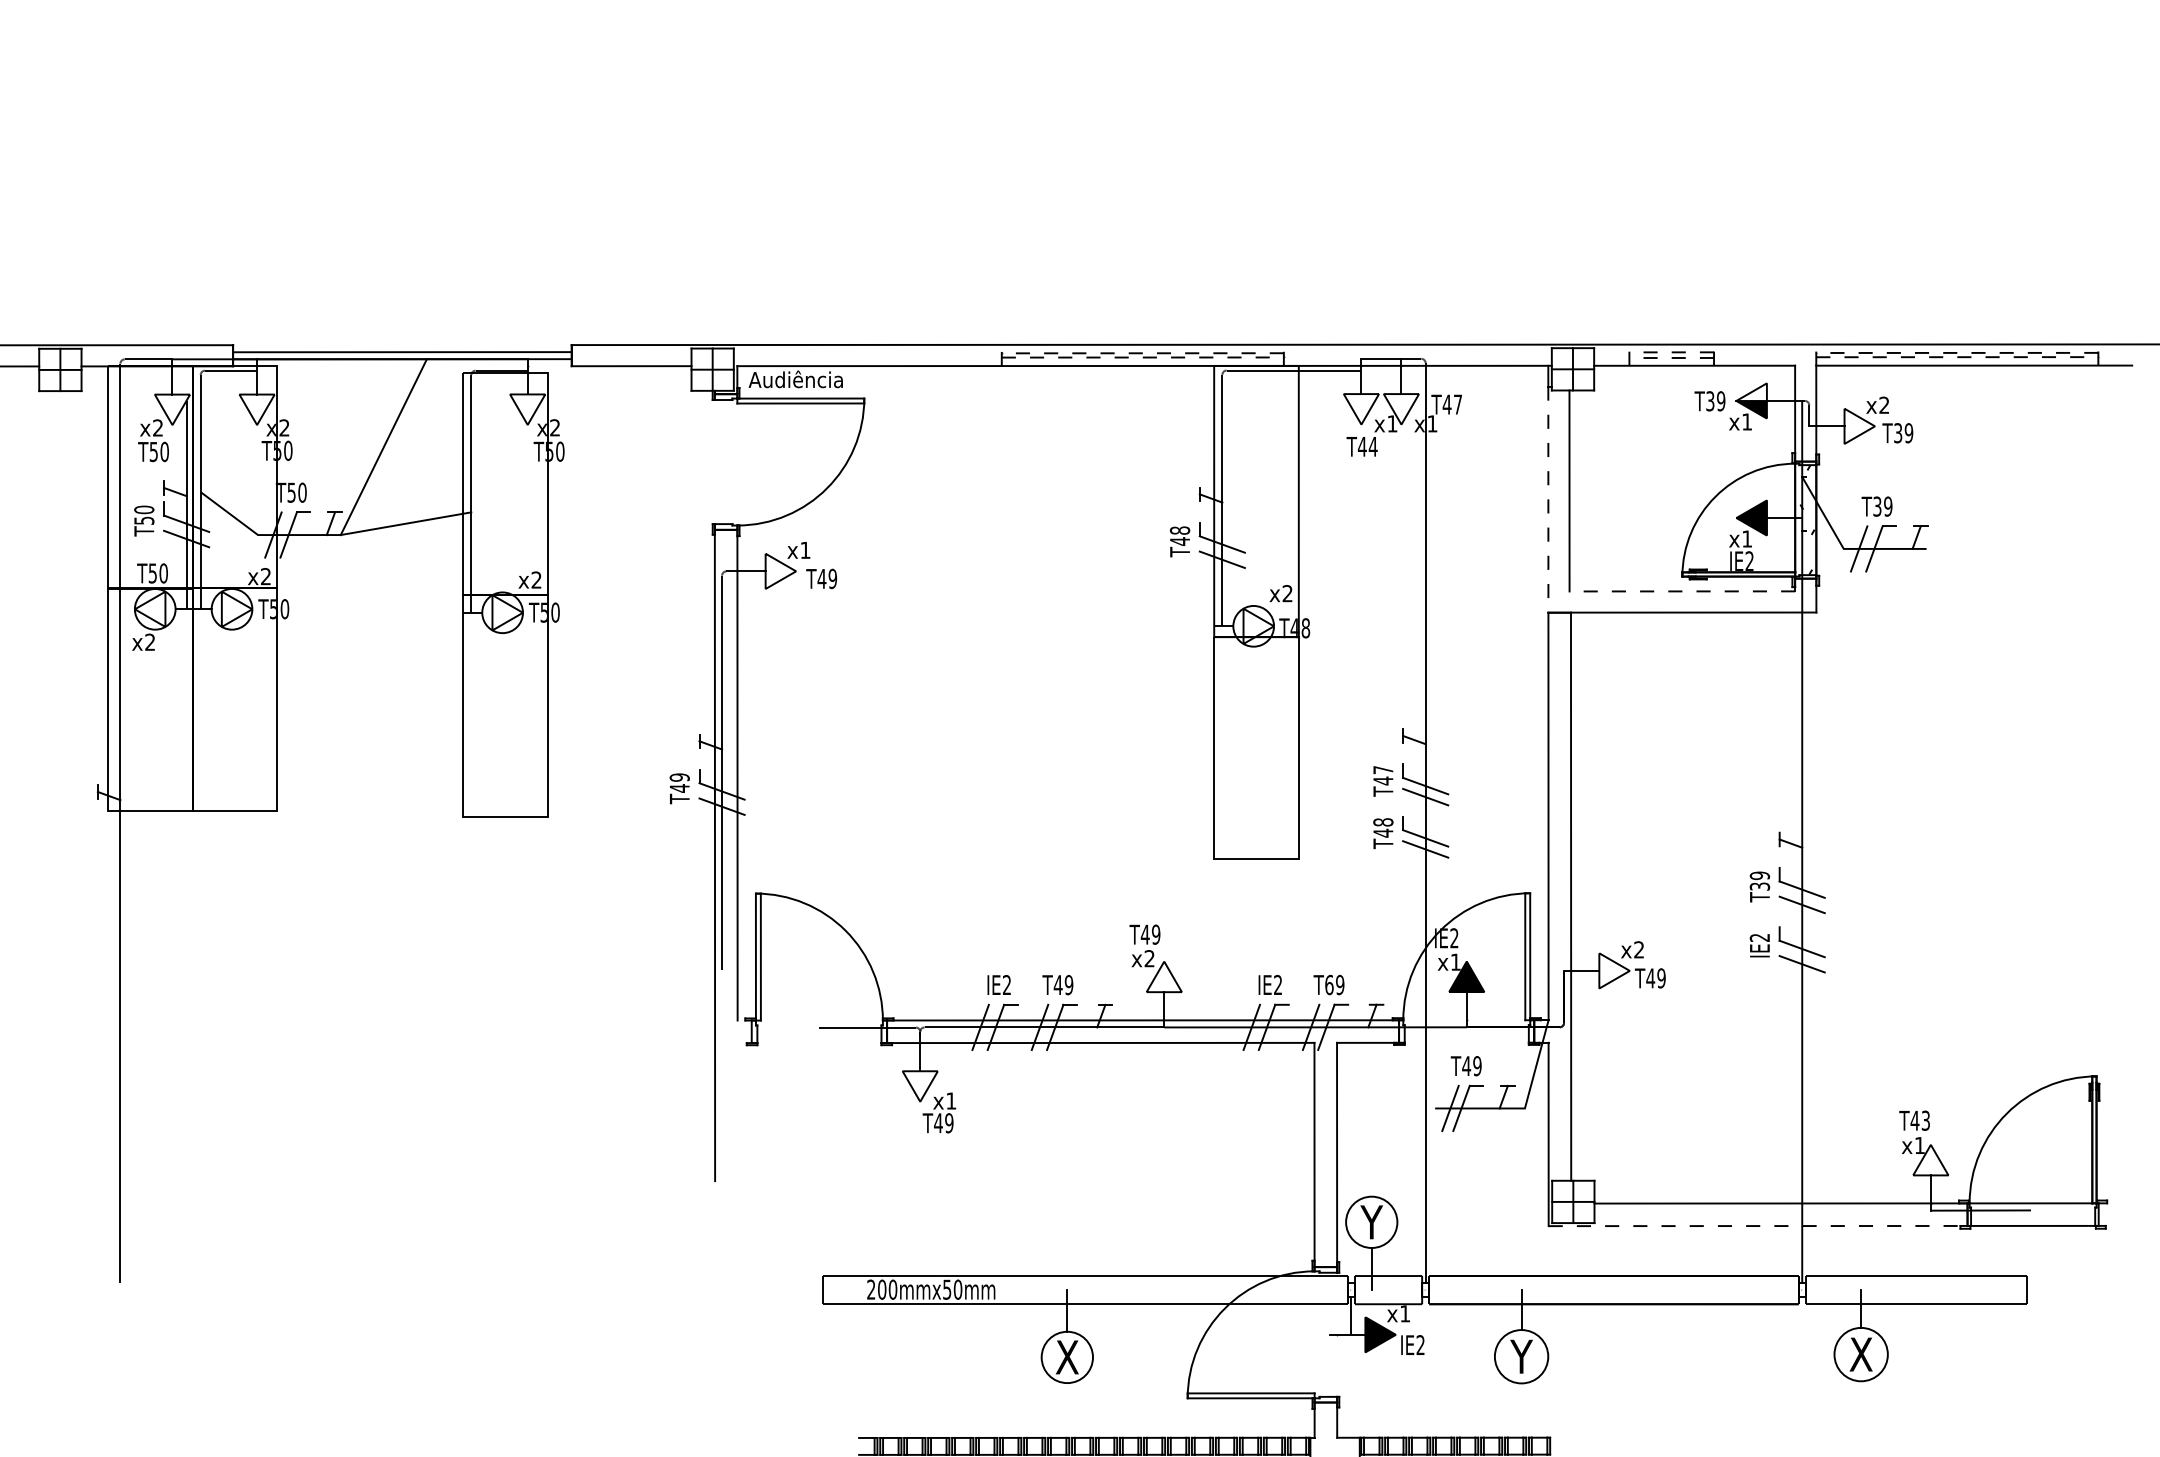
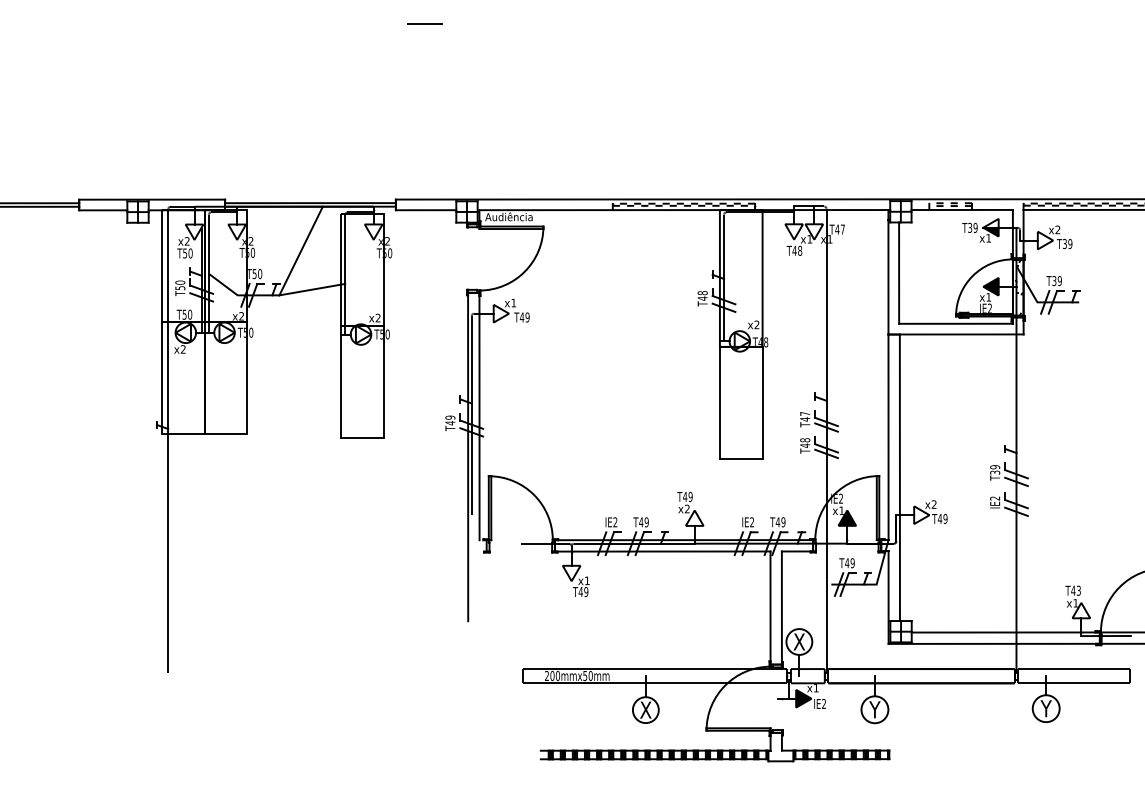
text: (1371, 446) -> (799, 250), T44 -> T48
line: (1548, 499) -> (888, 277), dashed -> solid
line: (1683, 590) -> (956, 323), dashed -> solid
text: (1328, 985) -> (777, 522), T69 -> T49
text: (1370, 1221) -> (798, 641), Y -> X
line: (1758, 1225) -> (994, 643), dashed -> solid
text: (1859, 1354) -> (1045, 708), X -> Y

